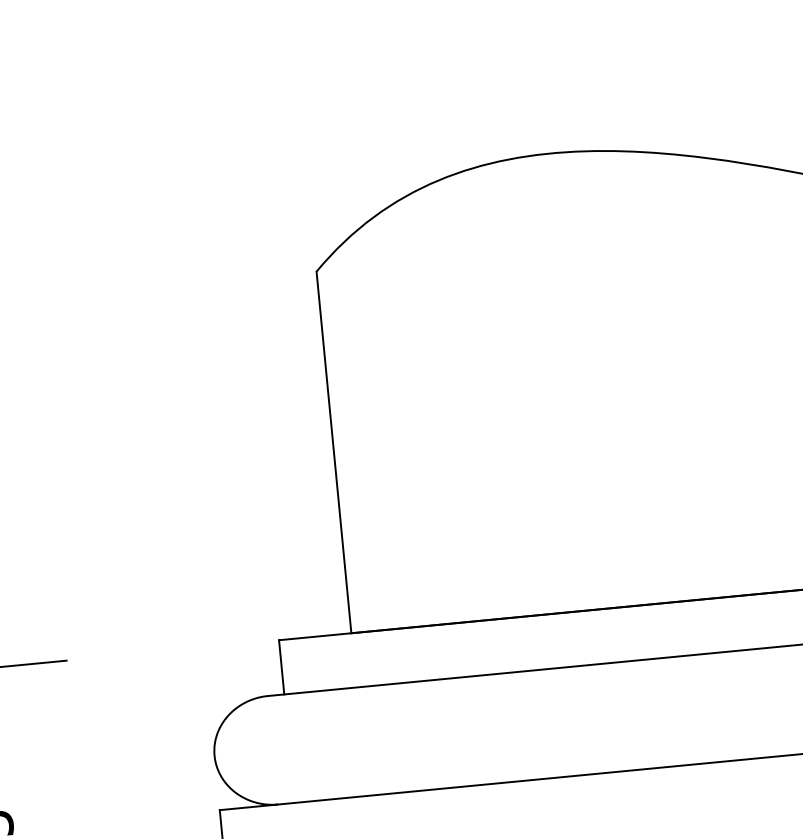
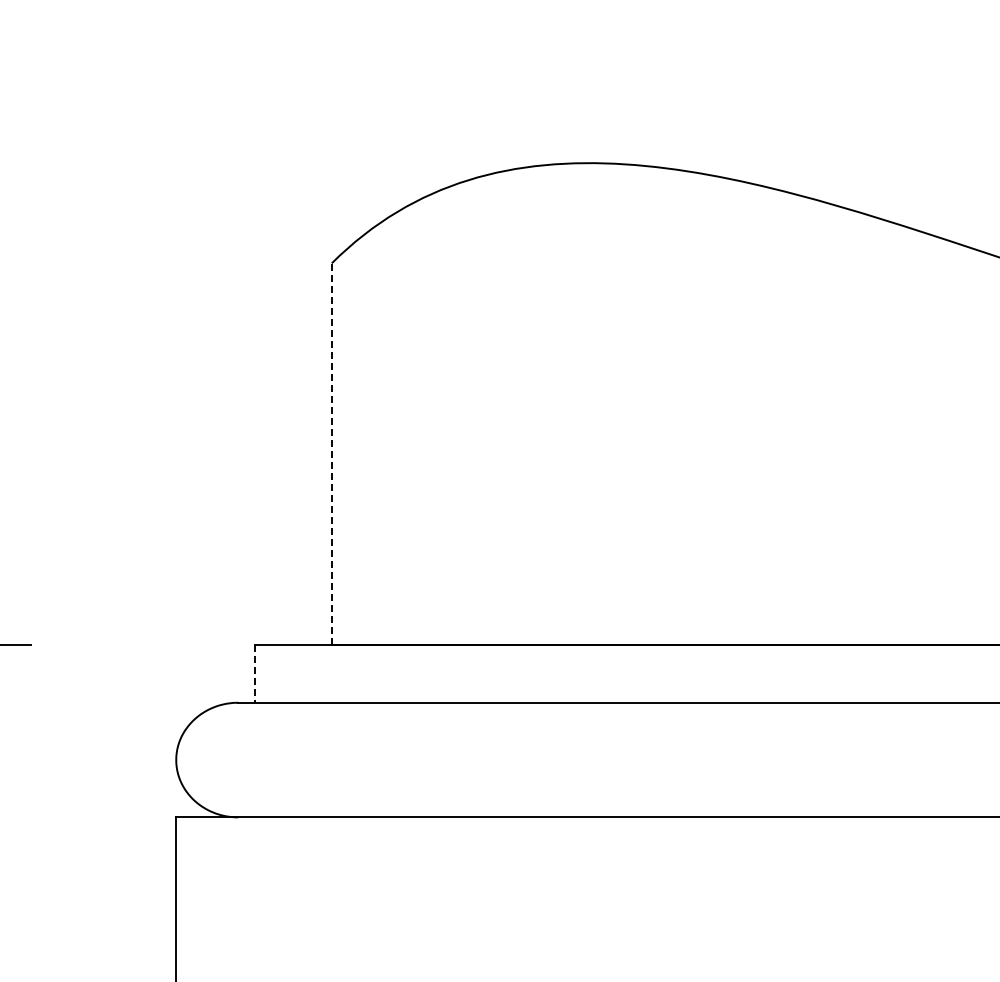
line: (333, 451) -> (331, 453), solid -> dashed
line: (281, 667) -> (255, 674), solid -> dashed

